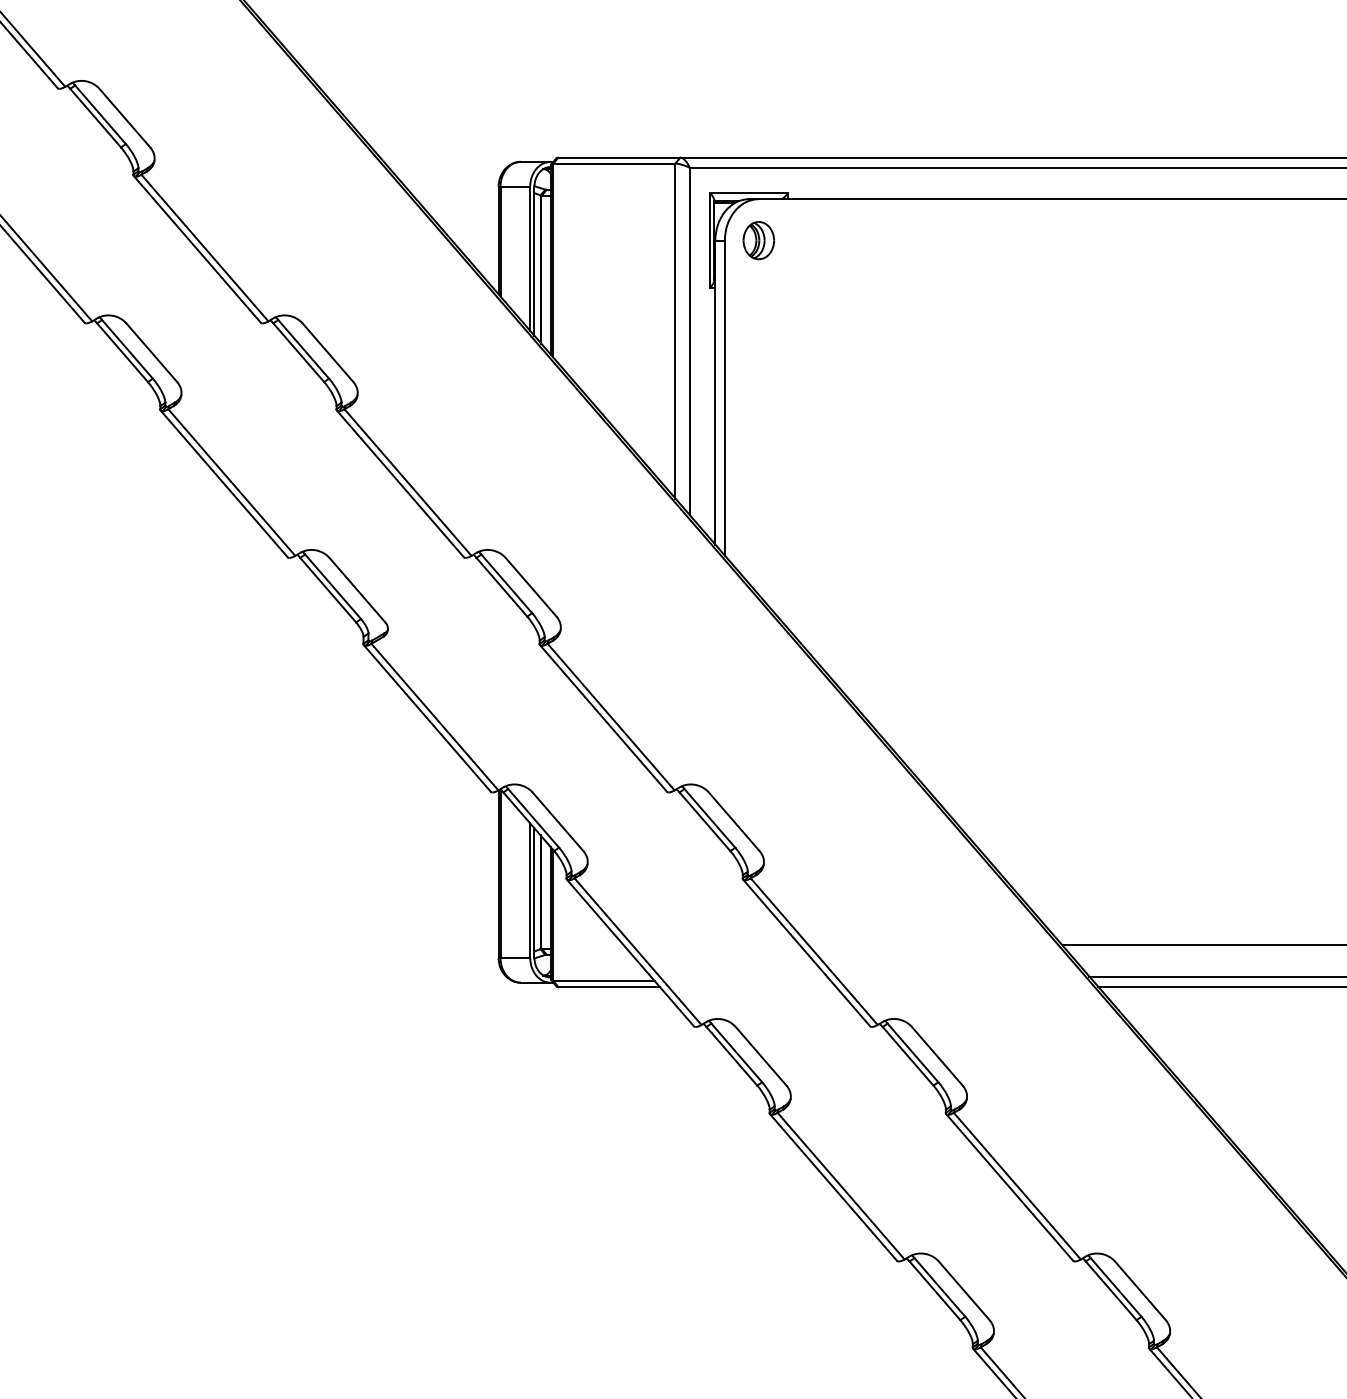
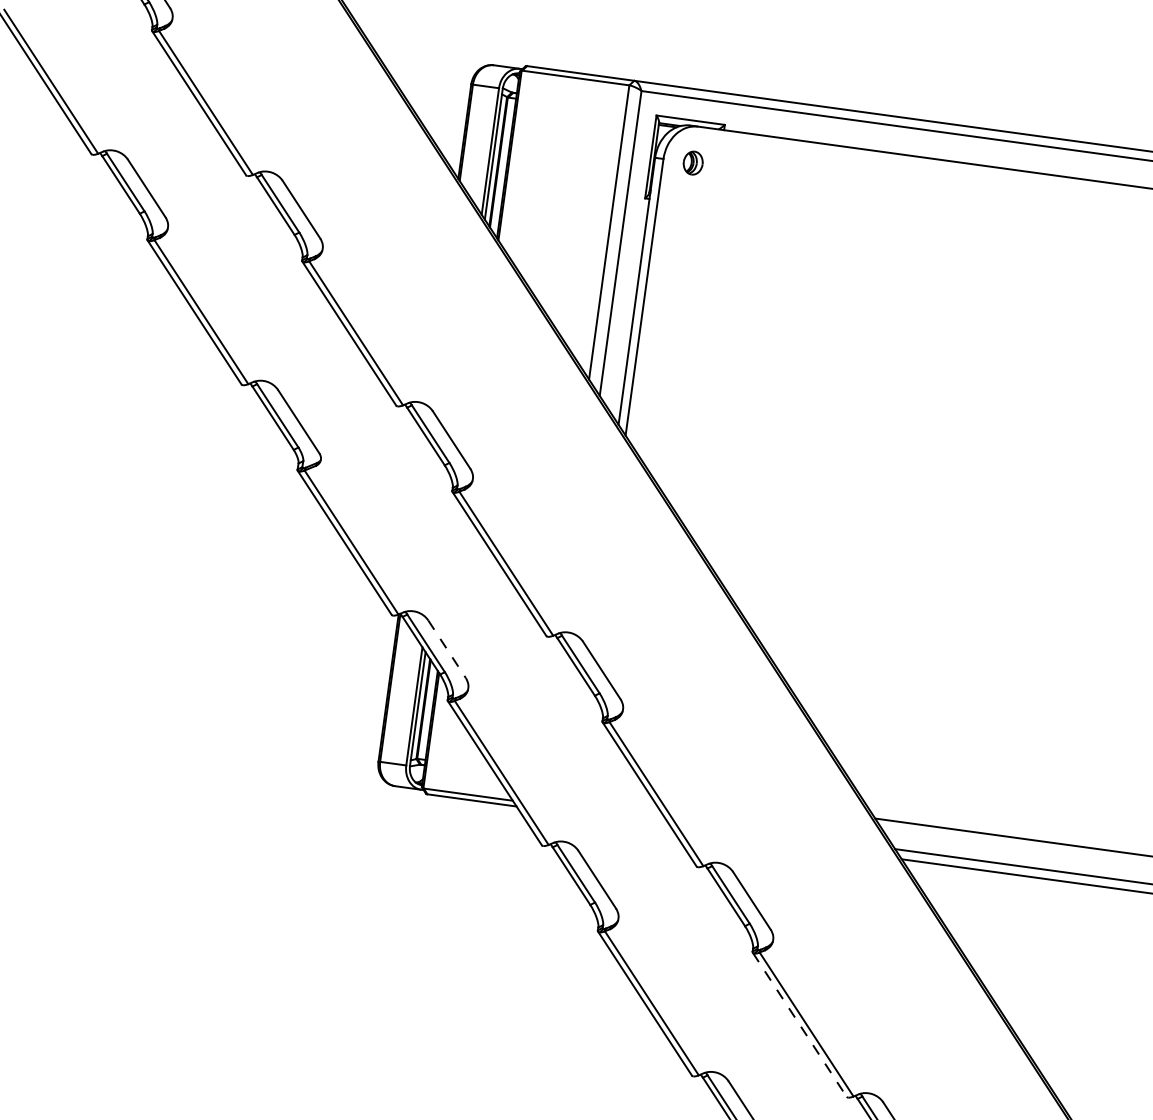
part: (758, 240) -> (693, 162), size x0.7
line: (558, 821) -> (447, 649), solid -> dashed
line: (1009, 1187) -> (799, 1024), solid -> dashed

